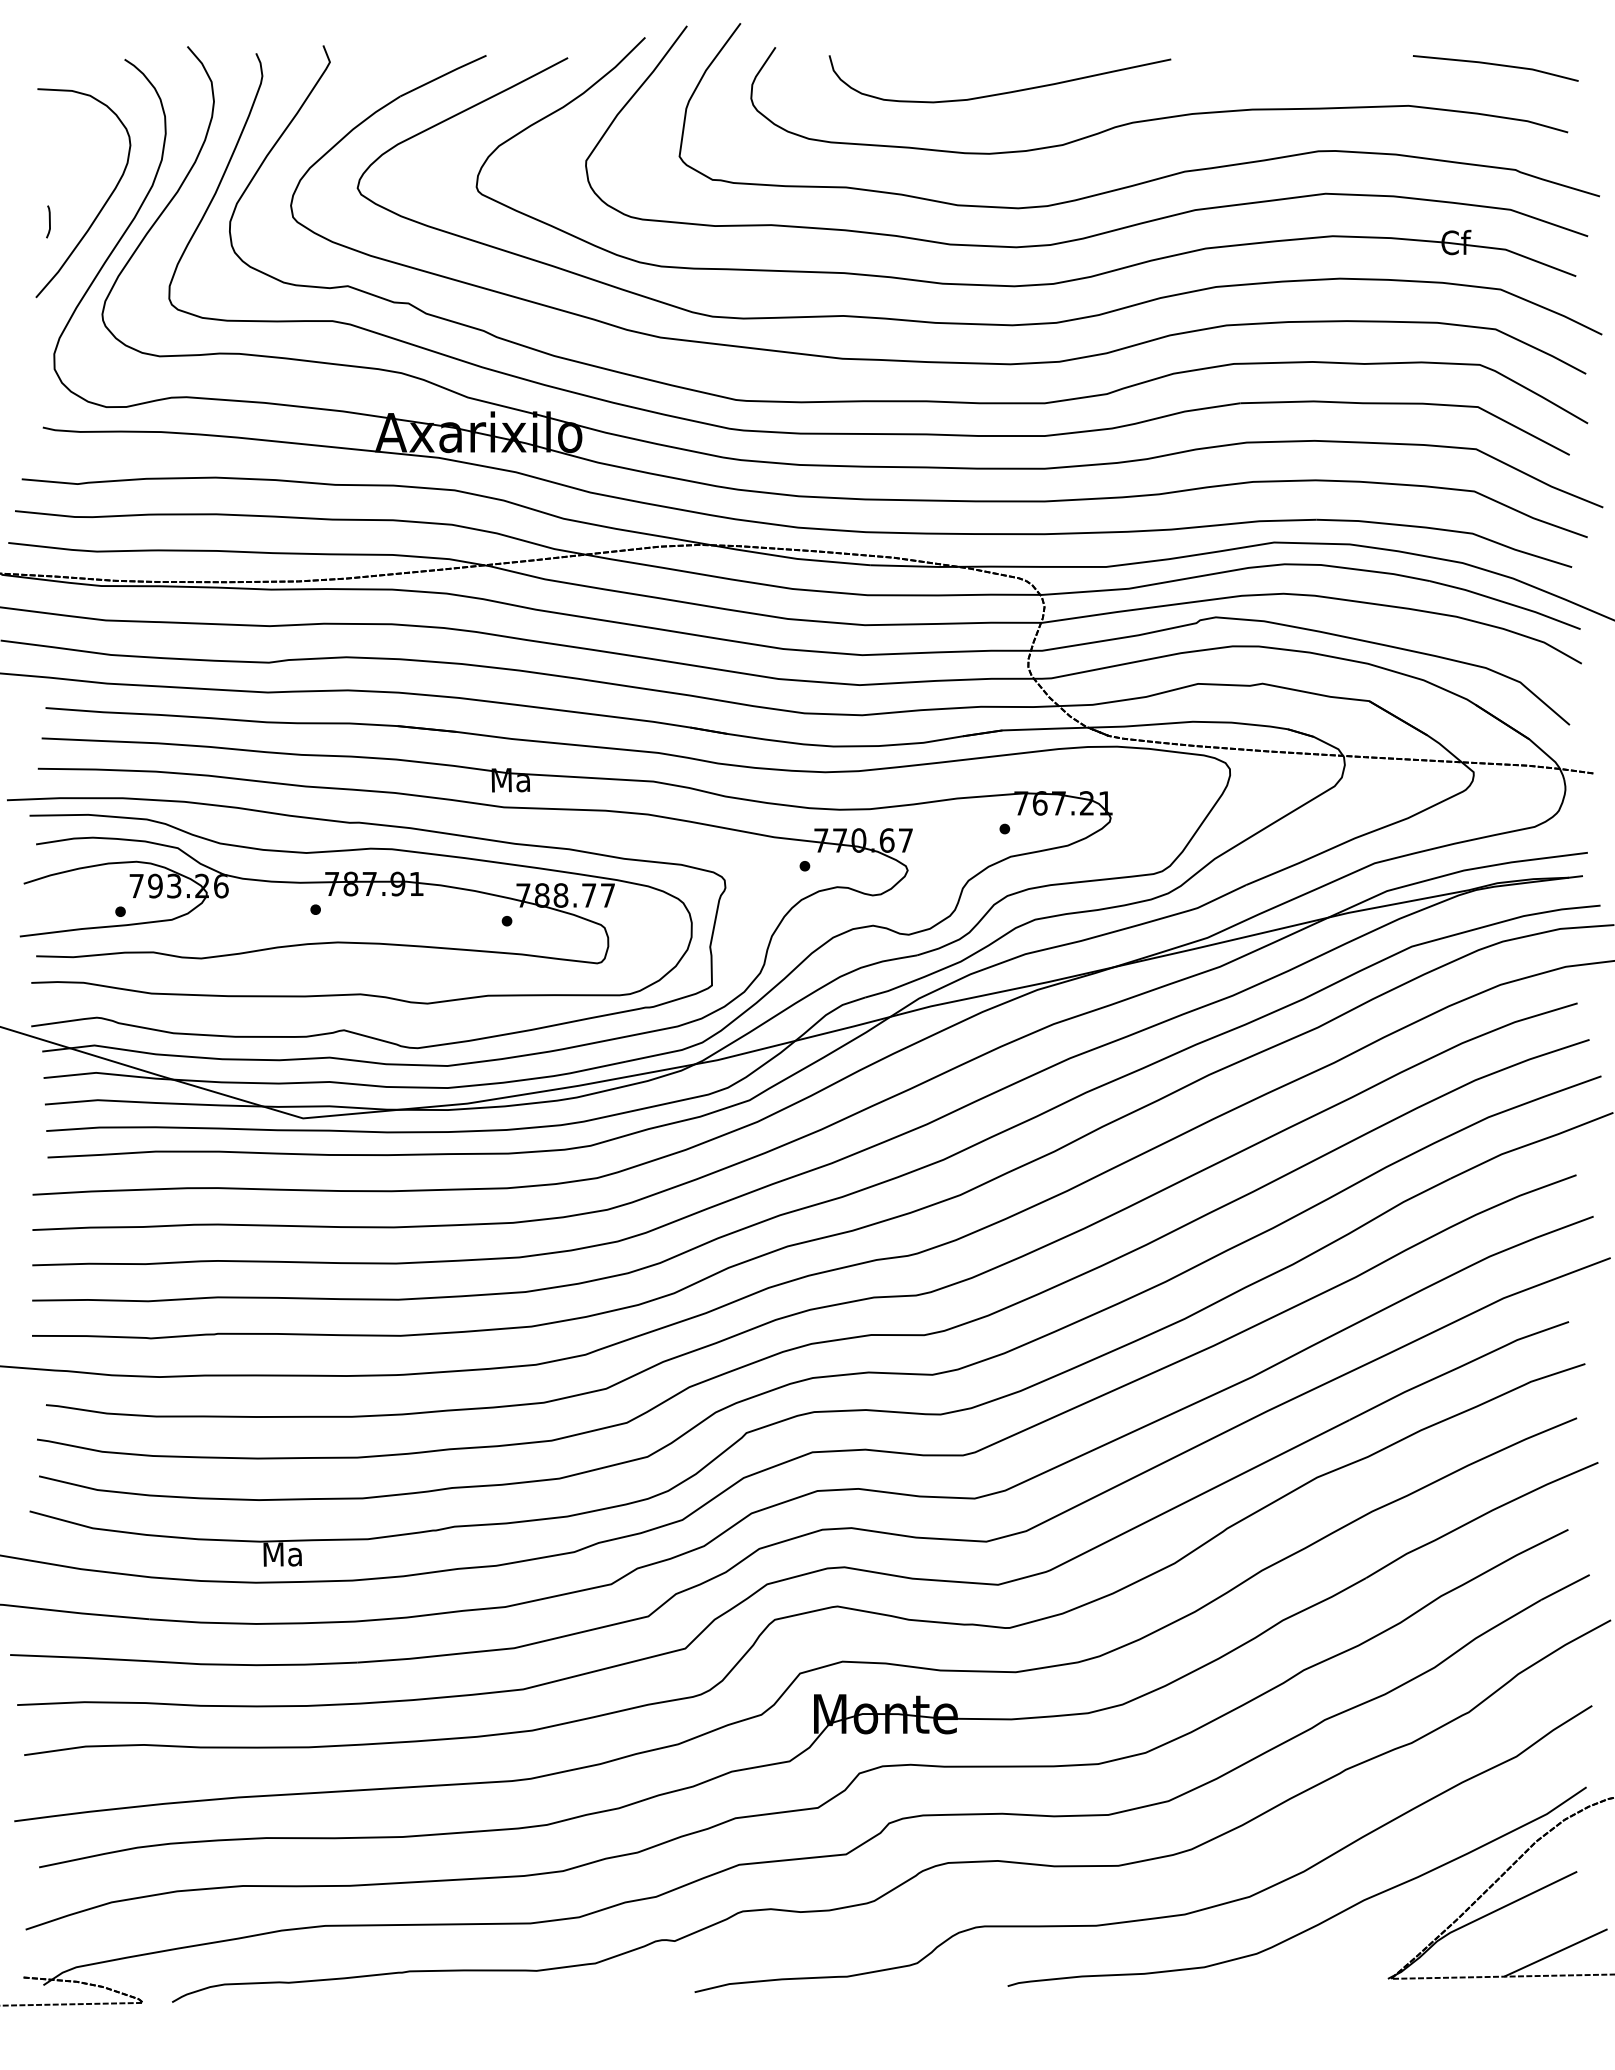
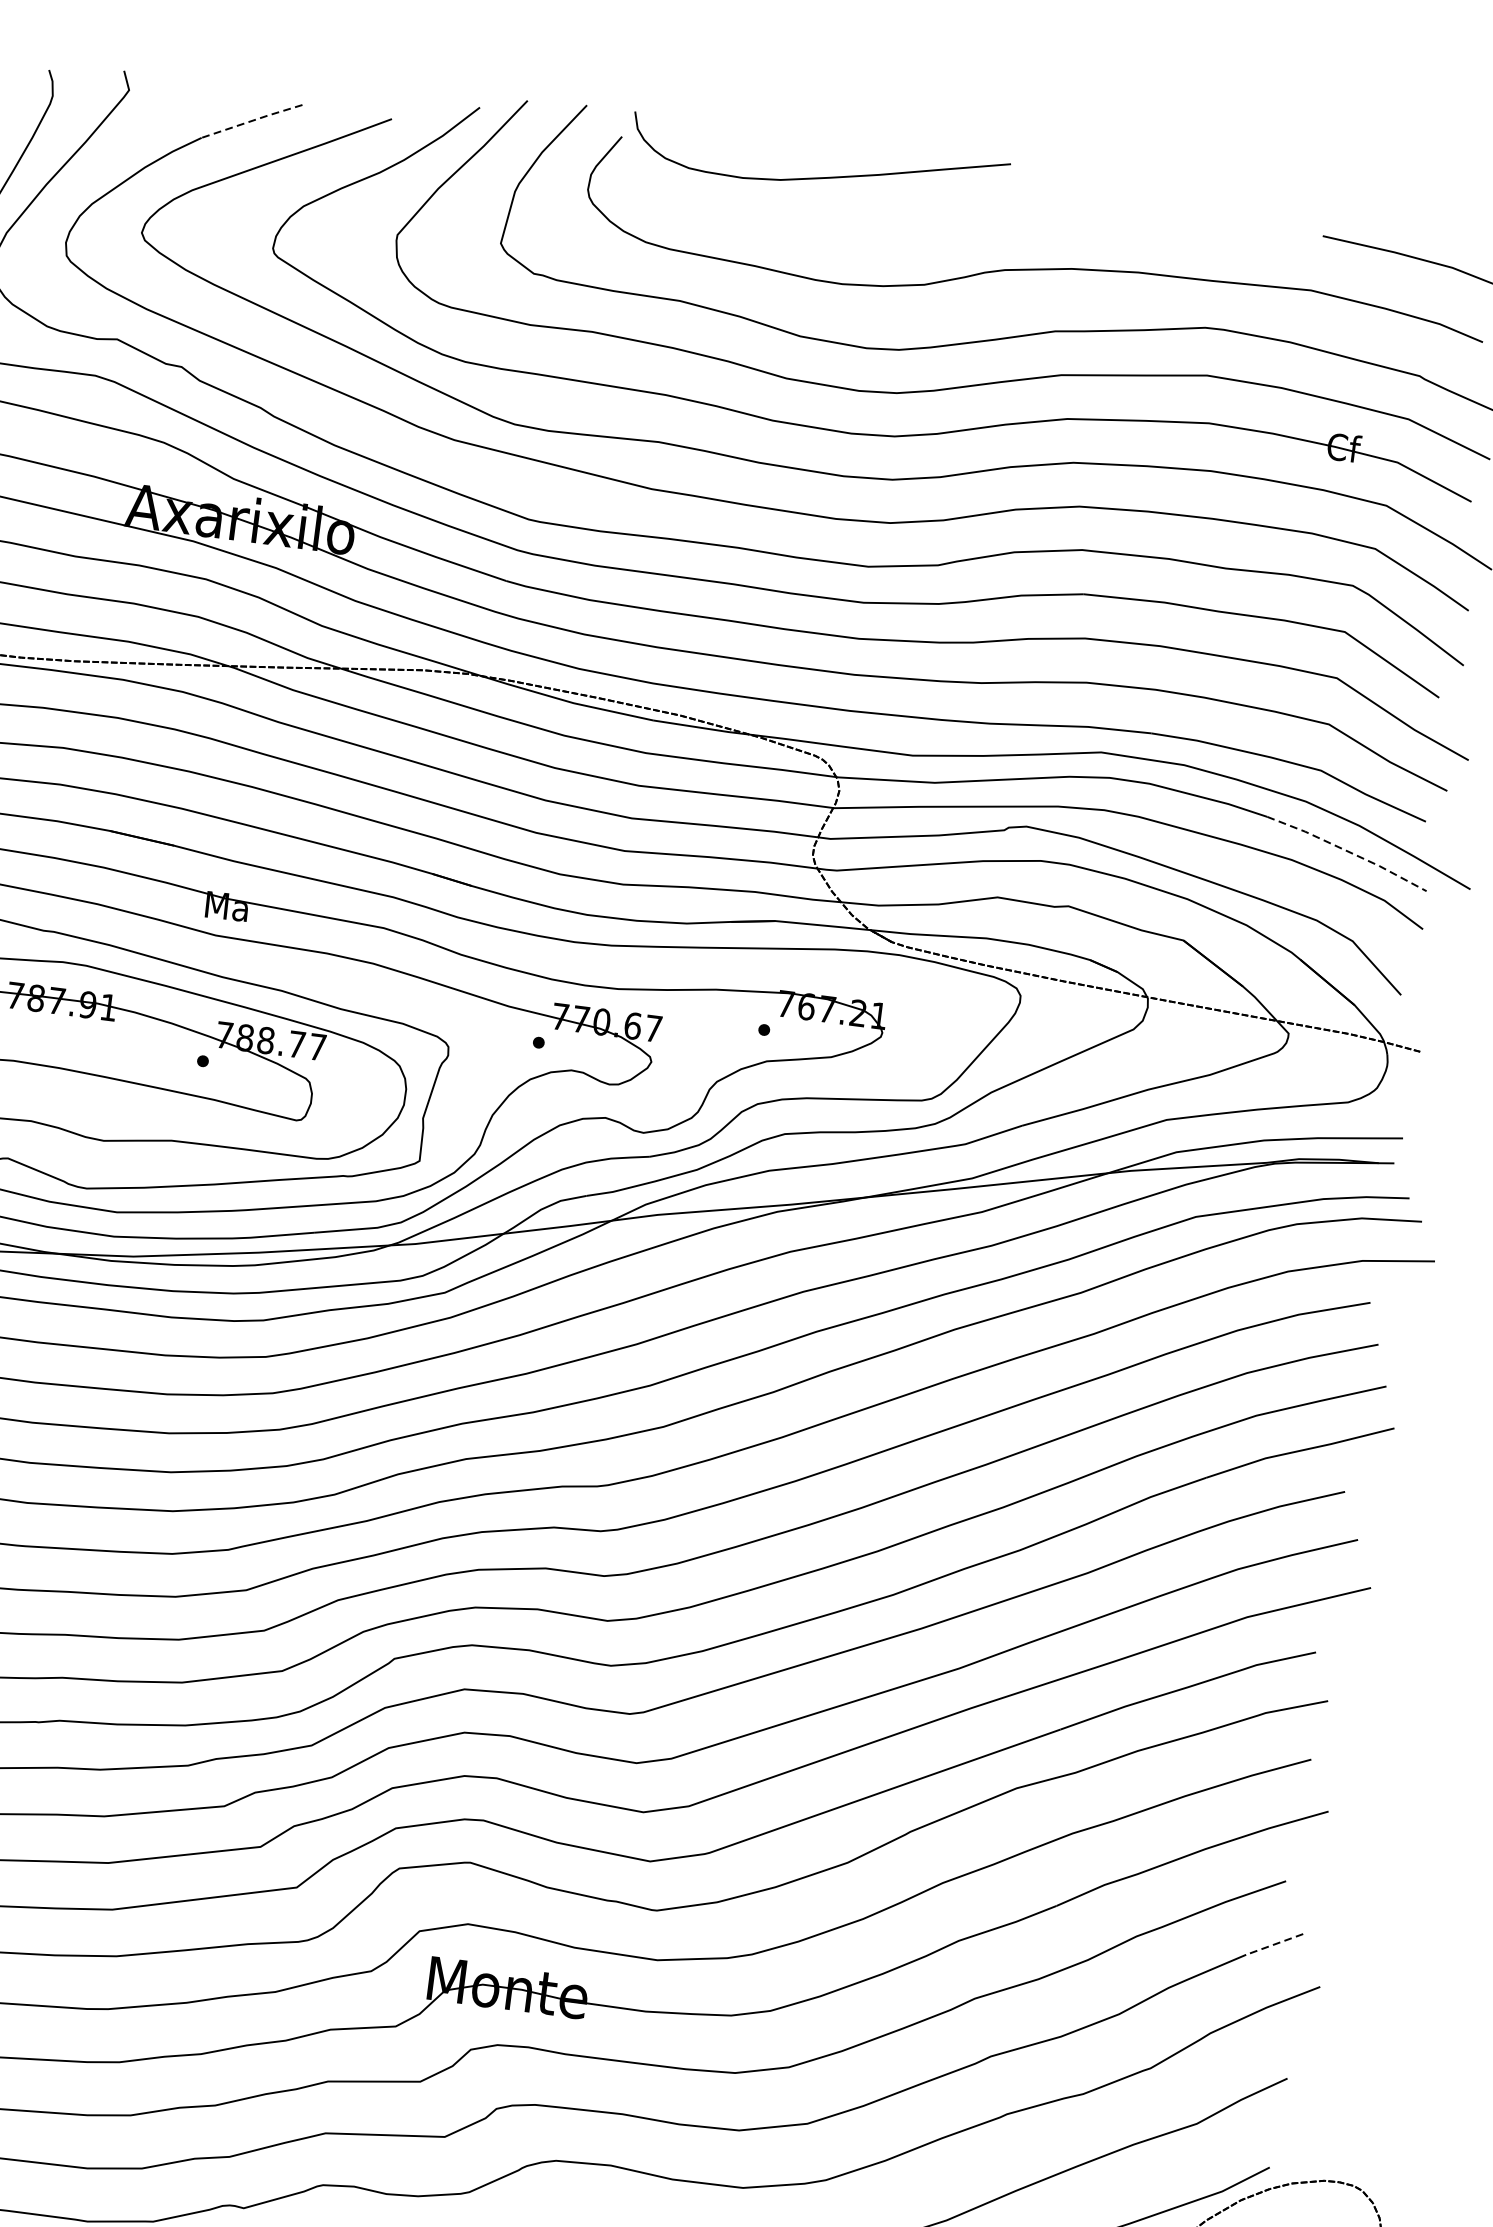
line: (443, 75) -> (252, 120), solid -> dashed
curve: (1002, 92) -> (820, 176), moved
line: (1506, 602) -> (1348, 851), solid -> dashed
line: (1565, 1587) -> (1274, 1944), solid -> dashed

